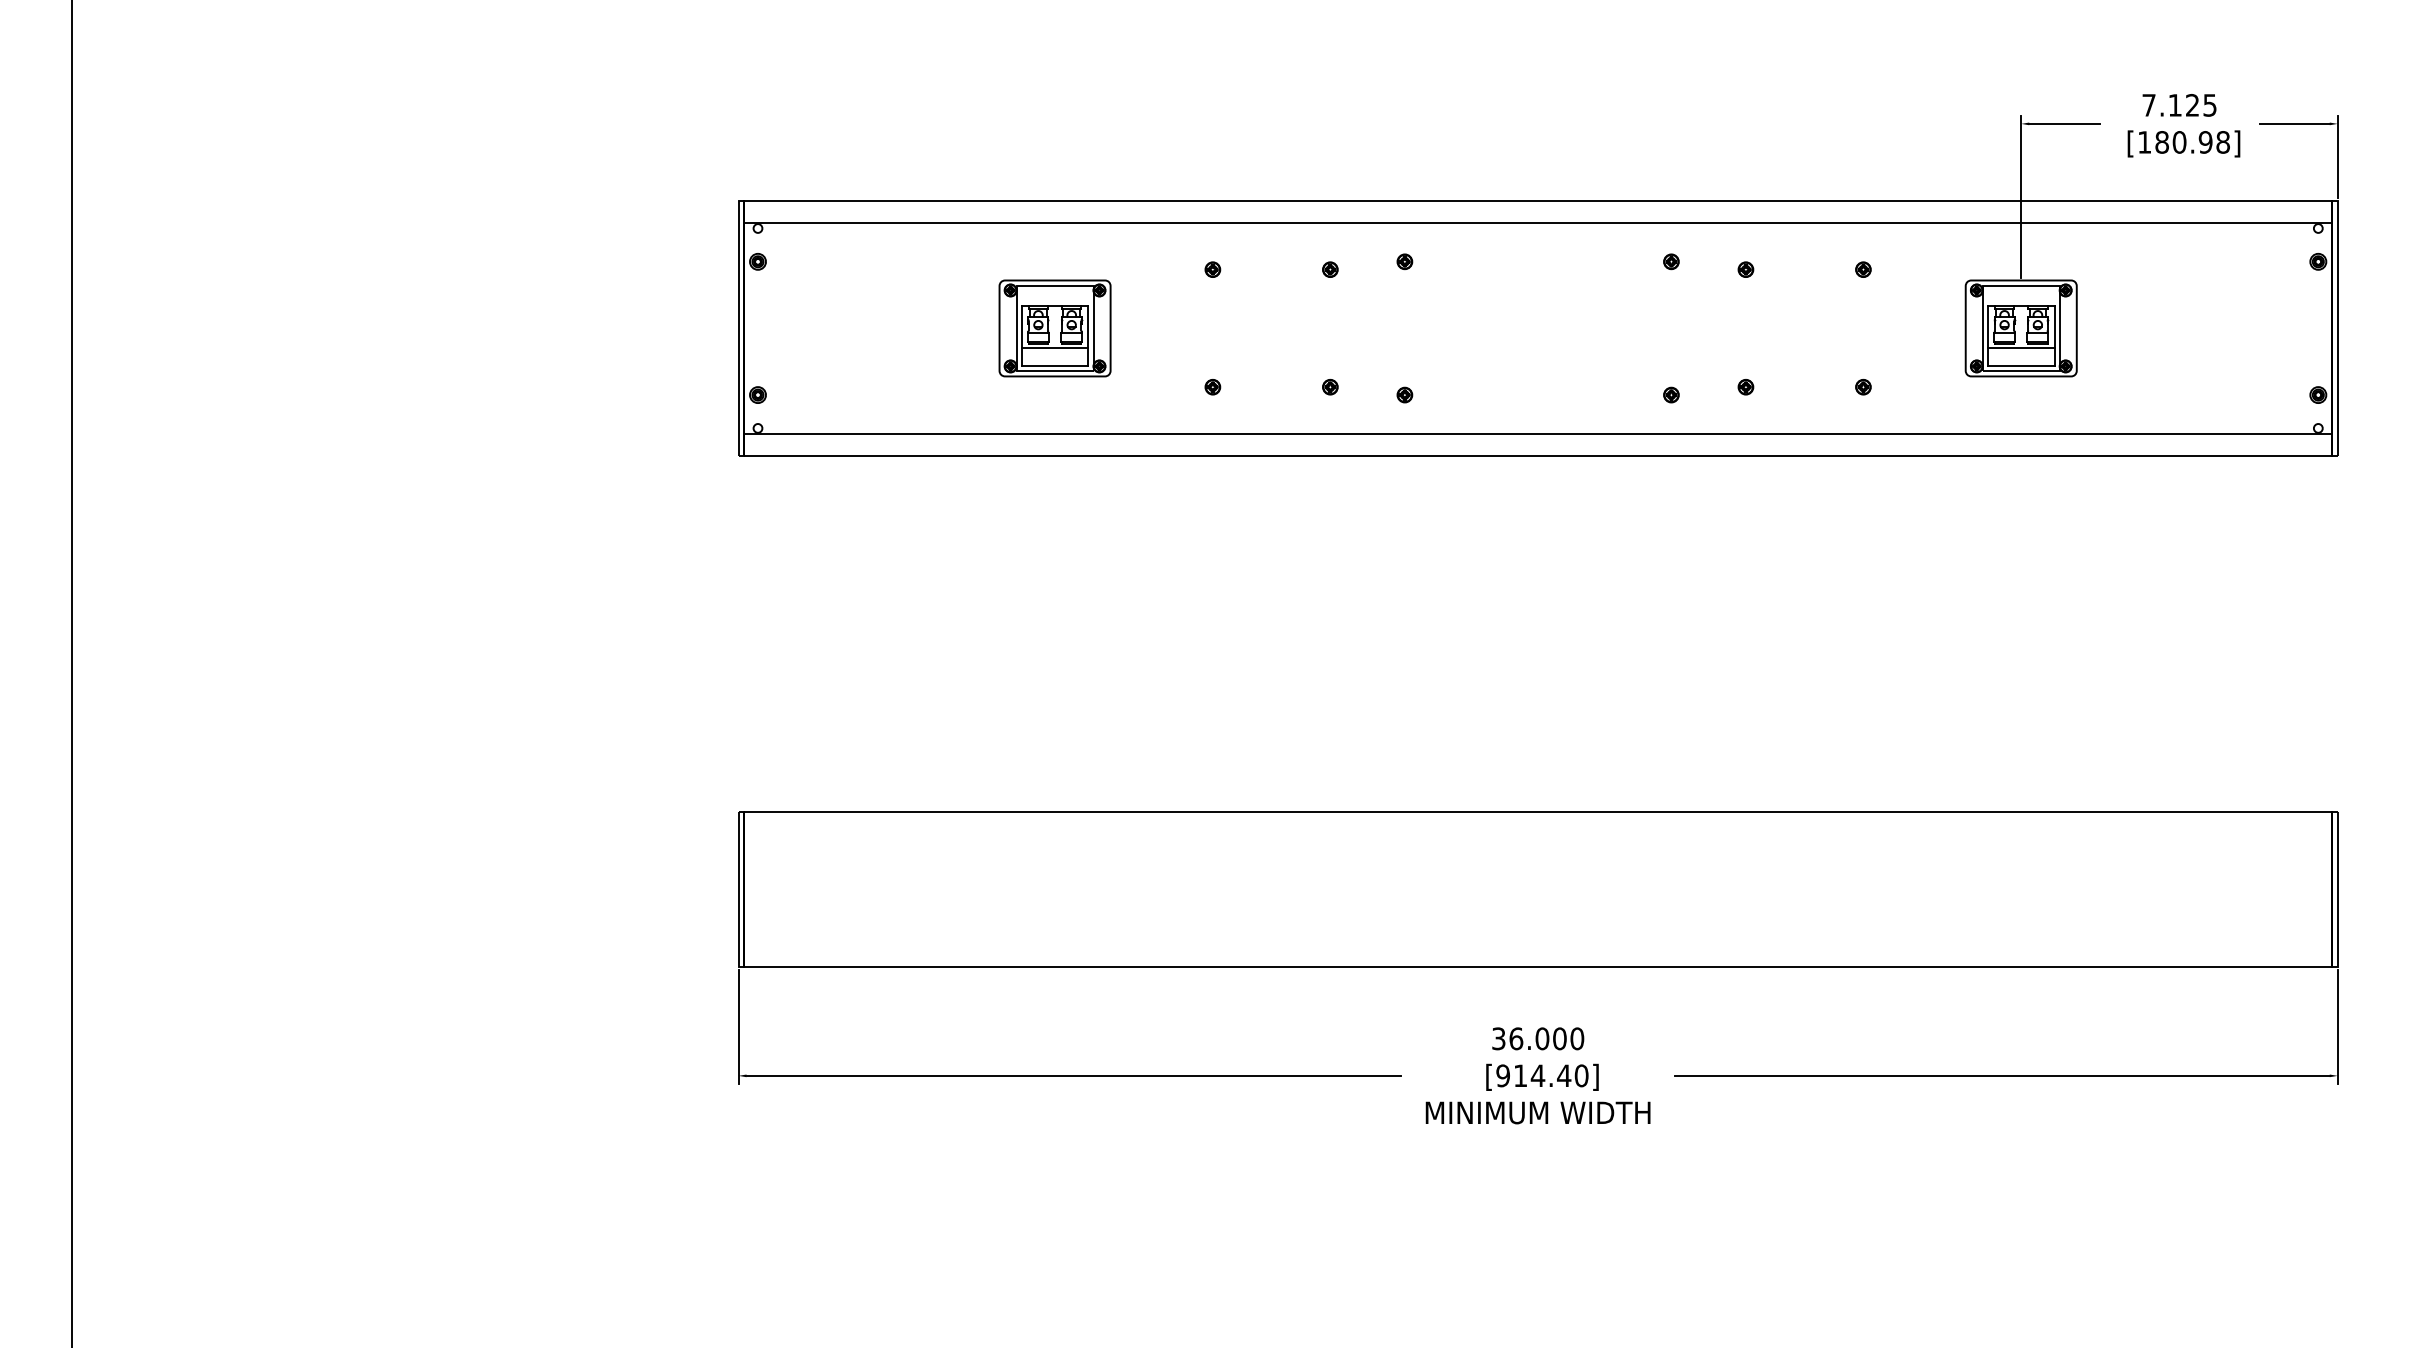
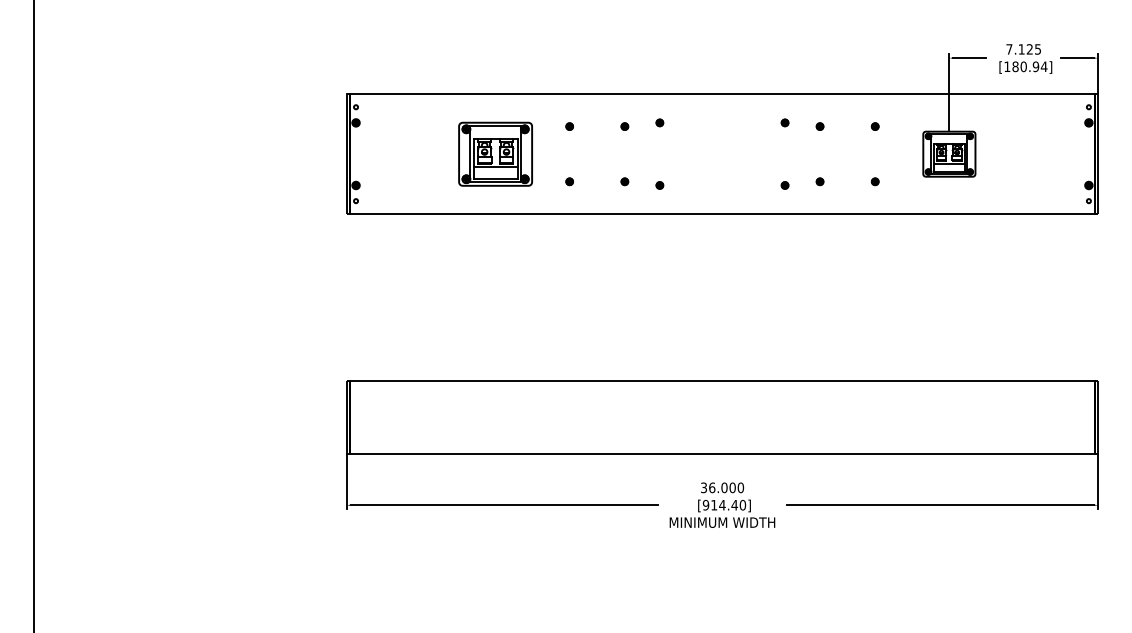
text: (2221, 141) -> (1043, 66), [180.98] -> [180.94]
line: (1538, 222) -> (722, 104), removed
part: (1054, 326) -> (495, 153), size x1.4
line: (1538, 433) -> (722, 203), removed

